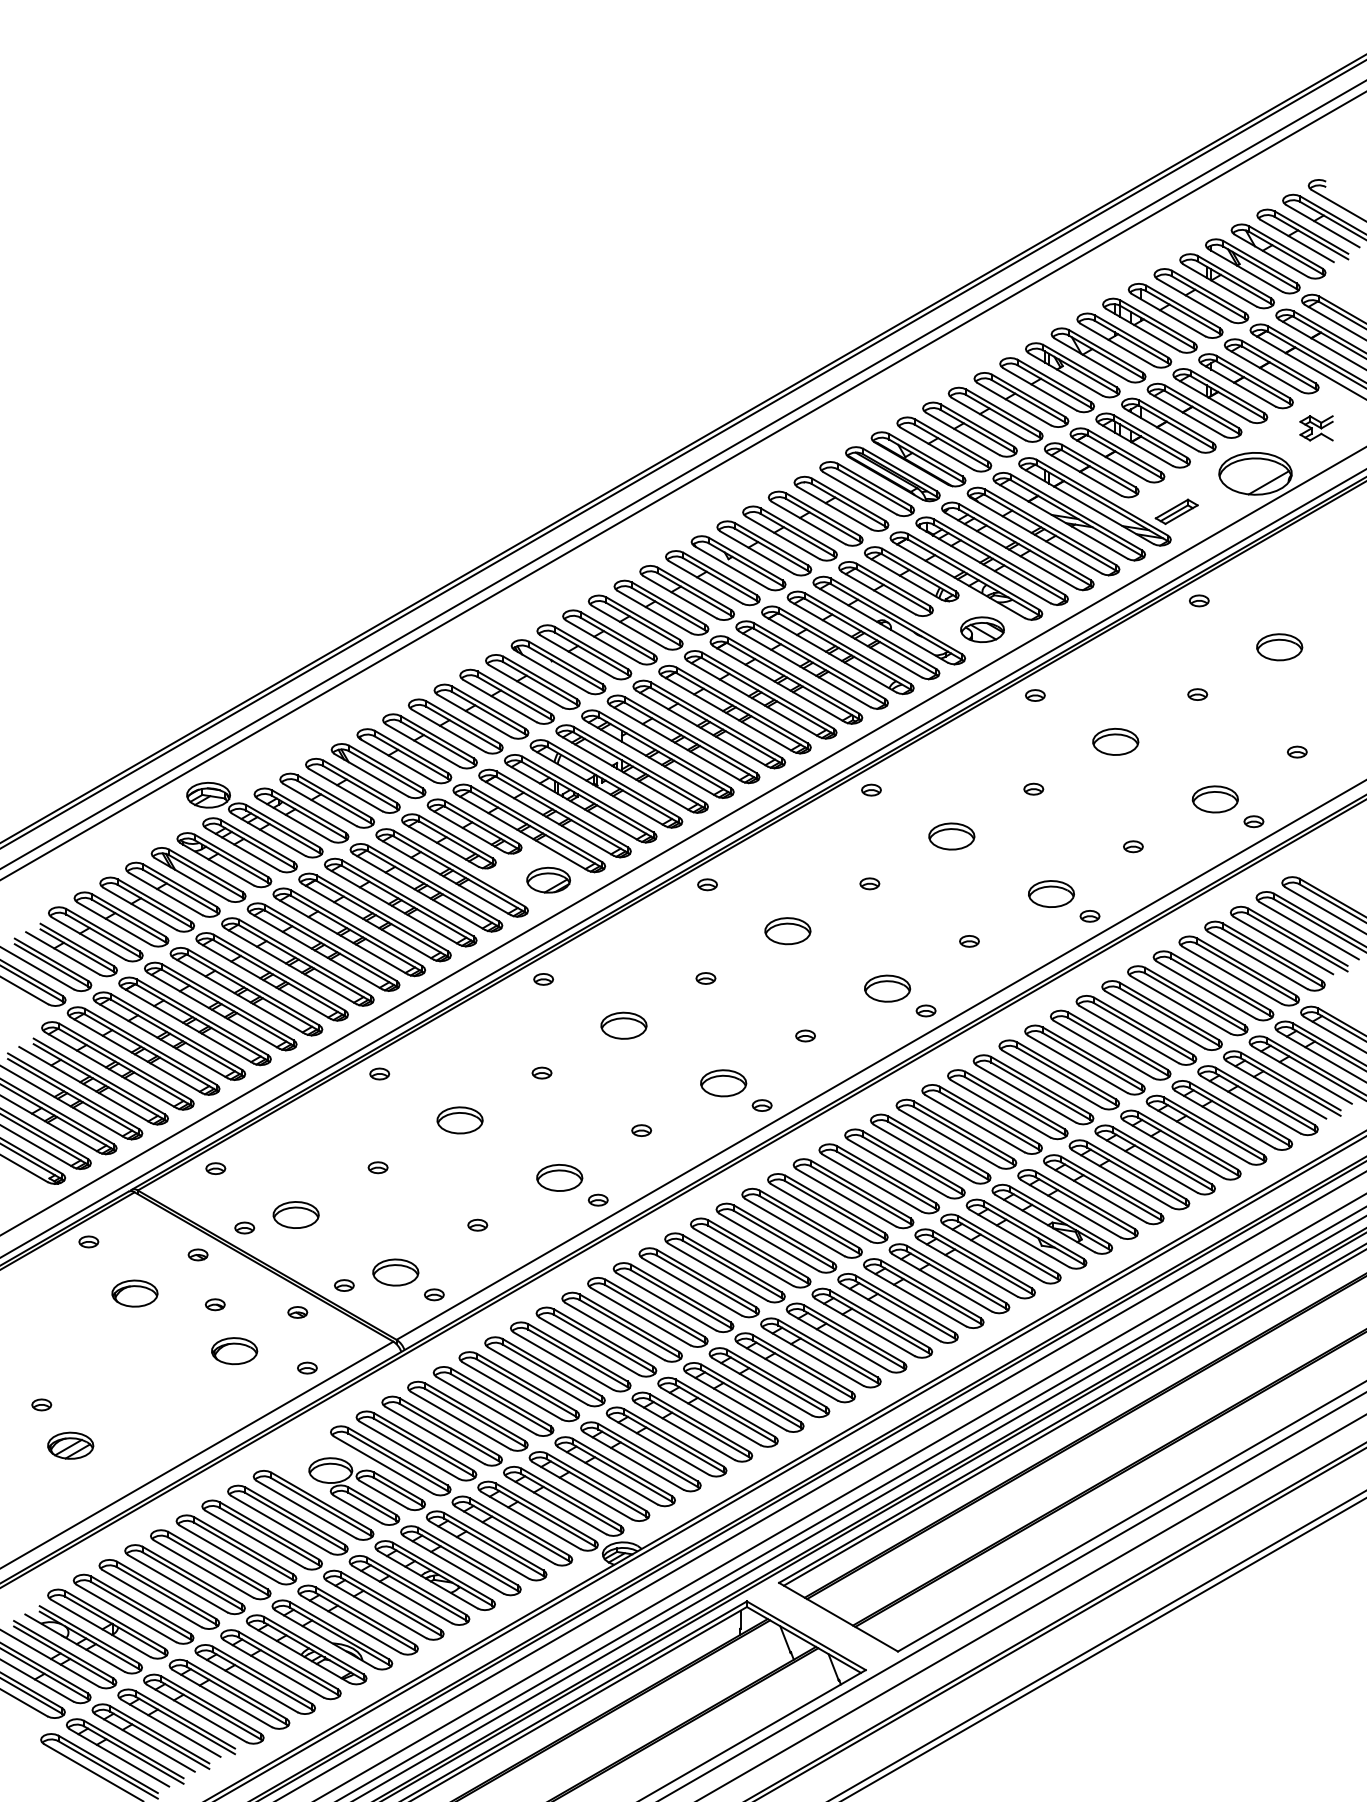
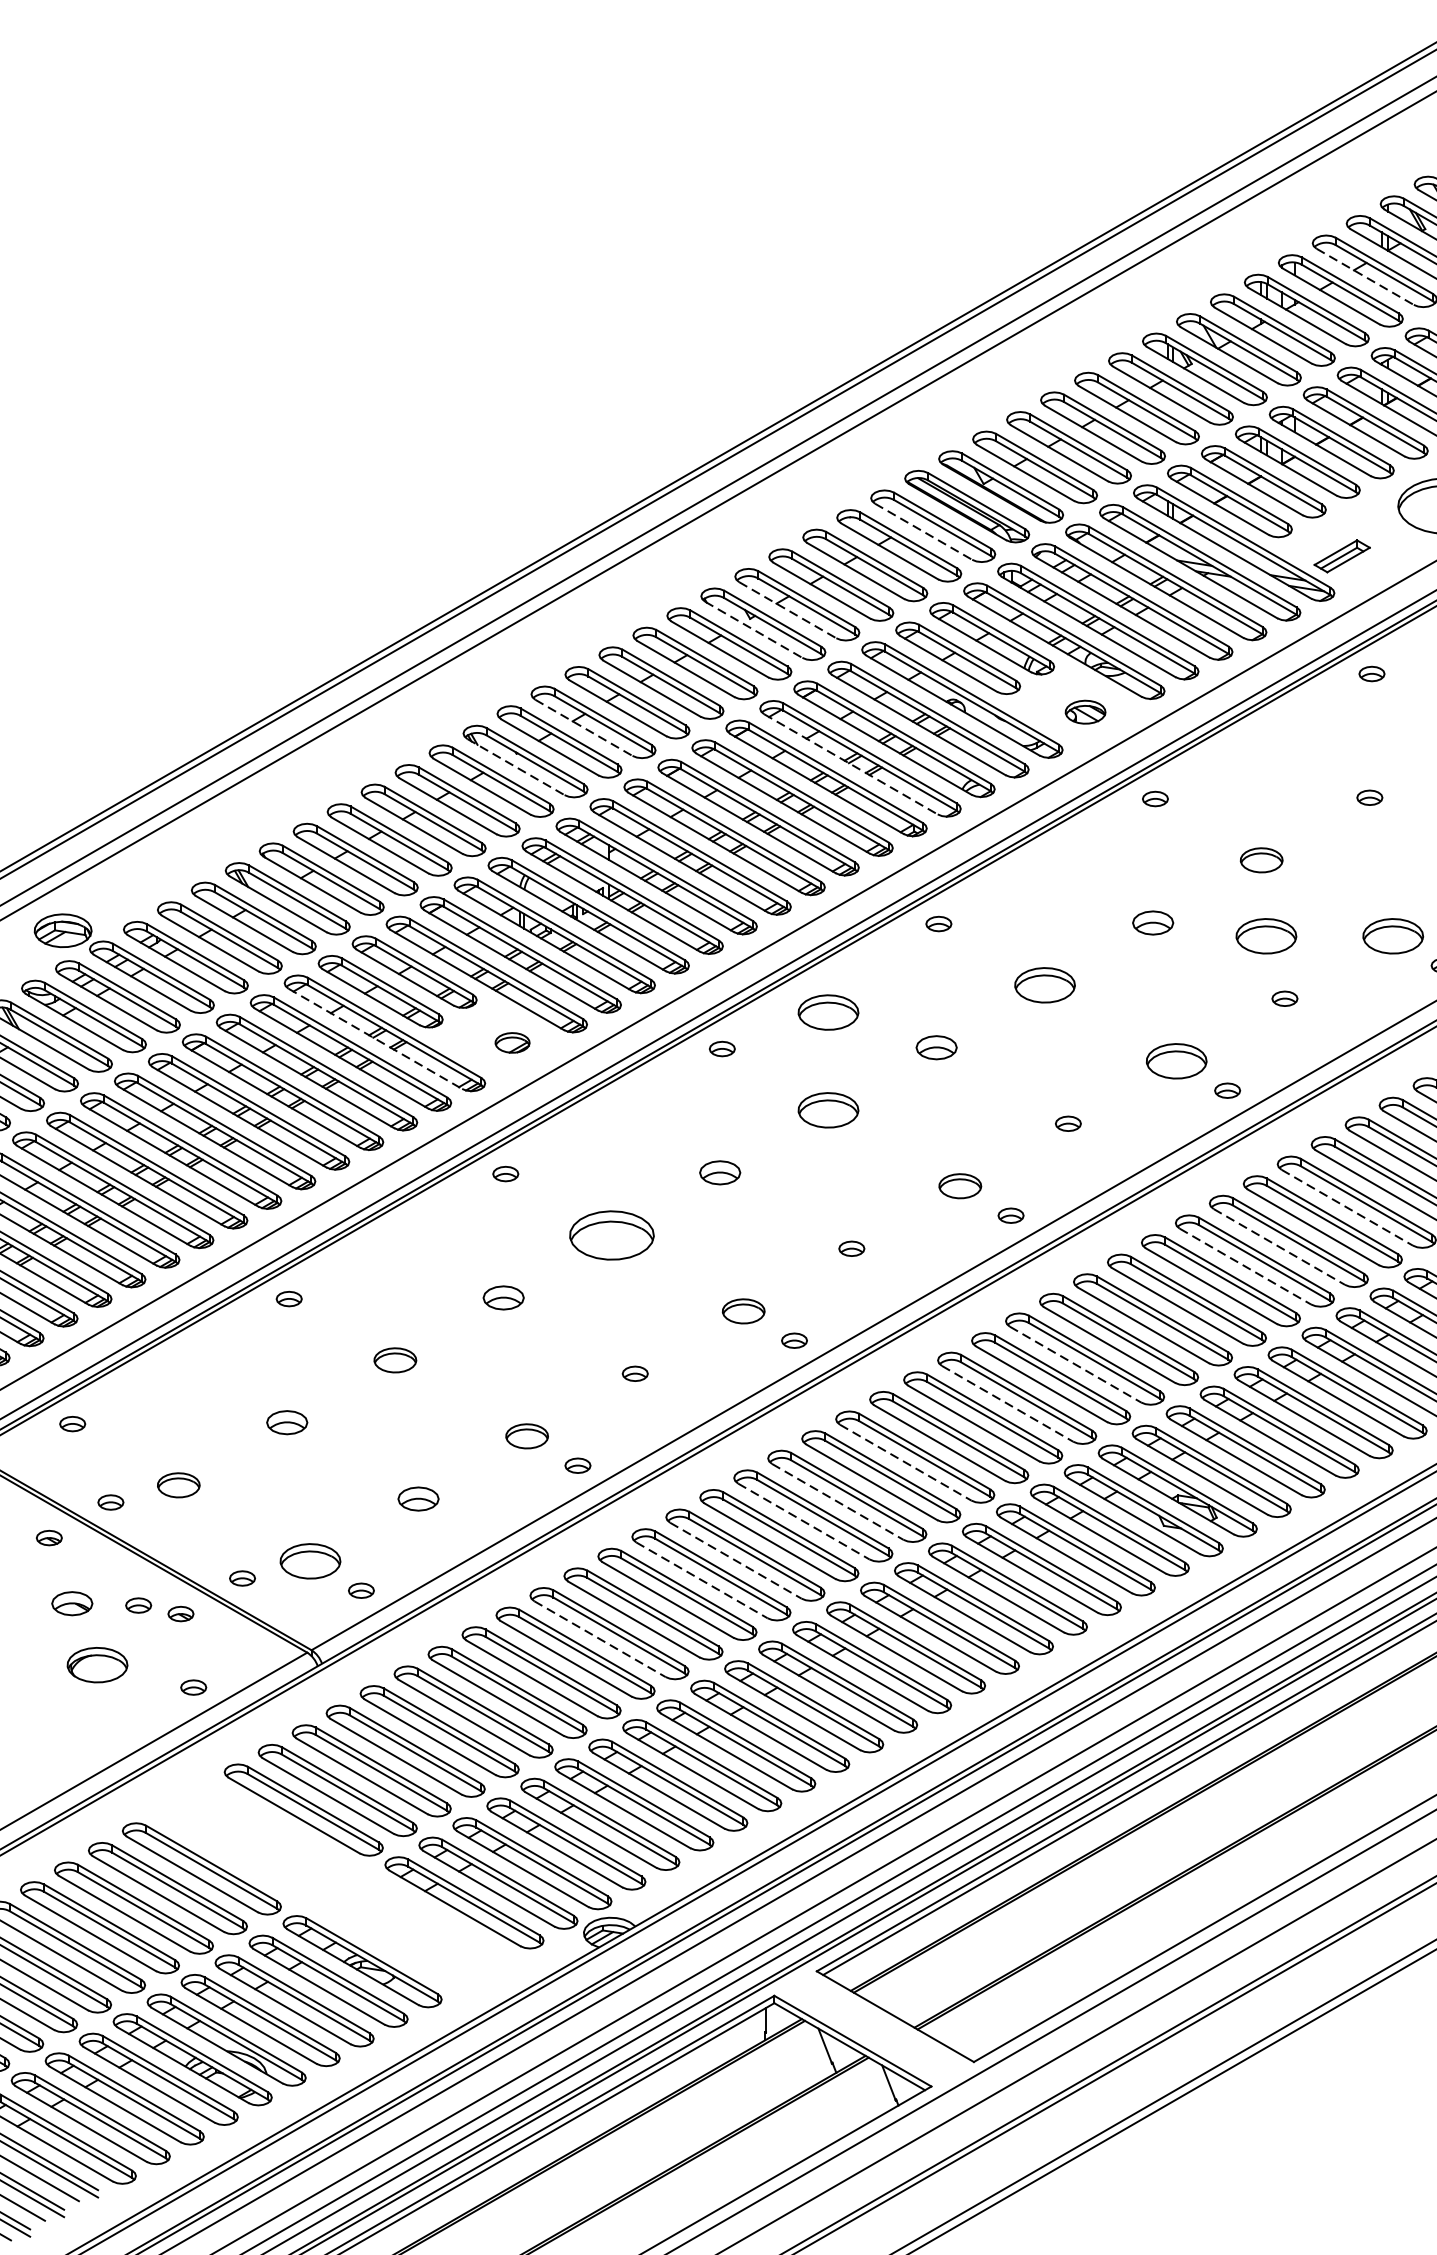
line: (1194, 300) -> (1365, 277), solid -> dashed
line: (860, 493) -> (924, 532), solid -> dashed
line: (757, 552) -> (788, 610), solid -> dashed
line: (731, 567) -> (753, 629), solid -> dashed
part: (982, 629) -> (1085, 711), size x0.7
line: (603, 641) -> (584, 727), solid -> dashed
line: (804, 669) -> (850, 764), solid -> dashed
line: (551, 671) -> (516, 767), solid -> dashed
part: (1115, 741) -> (1261, 859), size x0.7
part: (1033, 788) -> (1152, 921), size x1.6
part: (1118, 799) -> (1265, 936), added
part: (787, 857) -> (827, 1013), added
line: (444, 877) -> (374, 1039), solid -> dashed
part: (548, 879) -> (512, 1042), size x0.6
part: (869, 883) -> (936, 1047), size x1.6
part: (705, 978) -> (719, 1172), size x1.6
part: (887, 988) -> (960, 1186), size x0.7
line: (1181, 1005) -> (1348, 1208), solid -> dashed
part: (623, 1025) -> (611, 1234), size x1.4
line: (1129, 1034) -> (1279, 1246), solid -> dashed
line: (1103, 1049) -> (1245, 1266), solid -> dashed
part: (541, 1072) -> (502, 1297), size x1.6
part: (723, 1083) -> (743, 1311), size x0.7
part: (459, 1120) -> (394, 1360), size x0.7
line: (975, 1123) -> (1076, 1364), solid -> dashed
line: (923, 1153) -> (1007, 1404), solid -> dashed
part: (377, 1167) -> (286, 1422), size x1.6
part: (559, 1177) -> (526, 1435), size x0.7
line: (846, 1198) -> (905, 1463), solid -> dashed
part: (295, 1214) -> (177, 1484), size x0.7
part: (477, 1224) -> (418, 1497), size x1.6
line: (795, 1227) -> (838, 1501), solid -> dashed
line: (769, 1242) -> (804, 1521), solid -> dashed
line: (718, 1272) -> (736, 1561), solid -> dashed
line: (692, 1287) -> (702, 1581), solid -> dashed
part: (214, 1304) -> (70, 1603), size x1.6
part: (265, 1305) -> (138, 1604), added
line: (615, 1331) -> (600, 1639), solid -> dashed
part: (427, 1526) -> (352, 1896), removed

